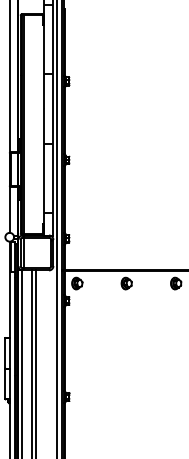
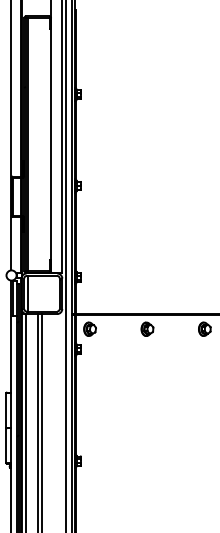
hatch: (48, 108) -> (56, 126), removed

